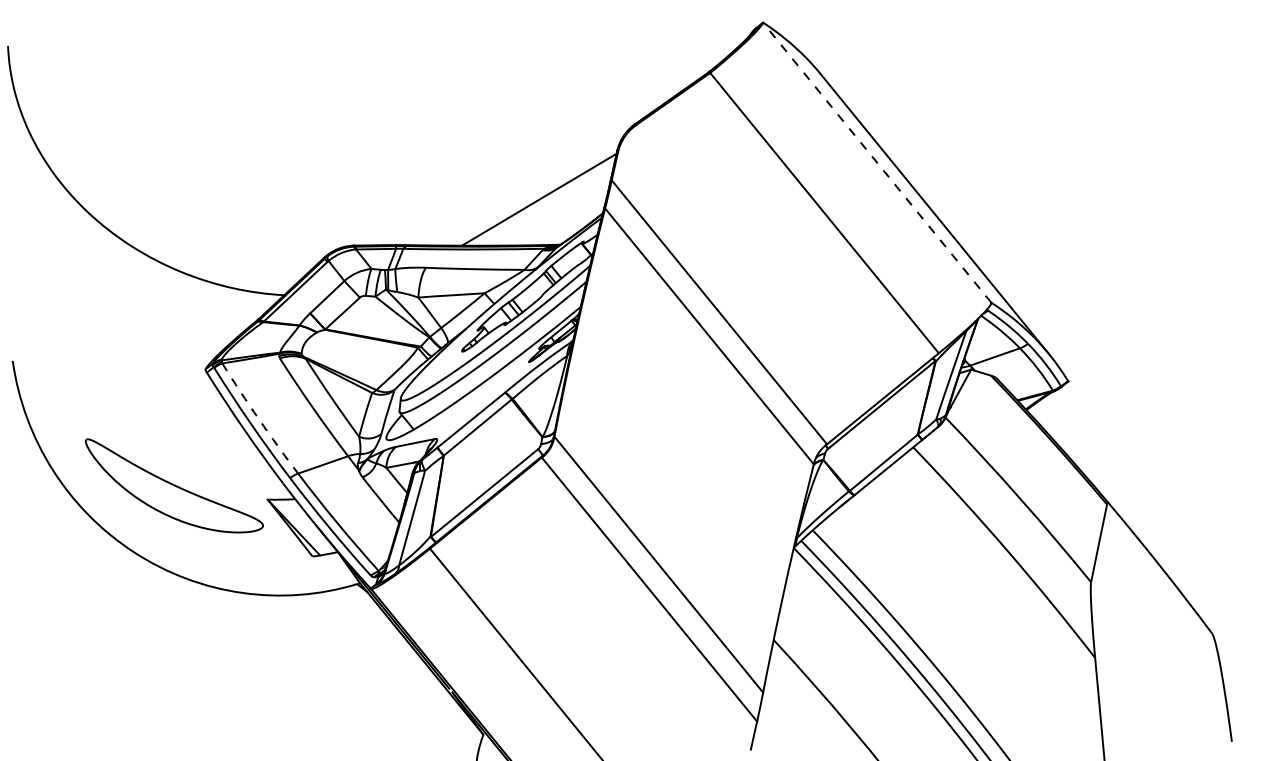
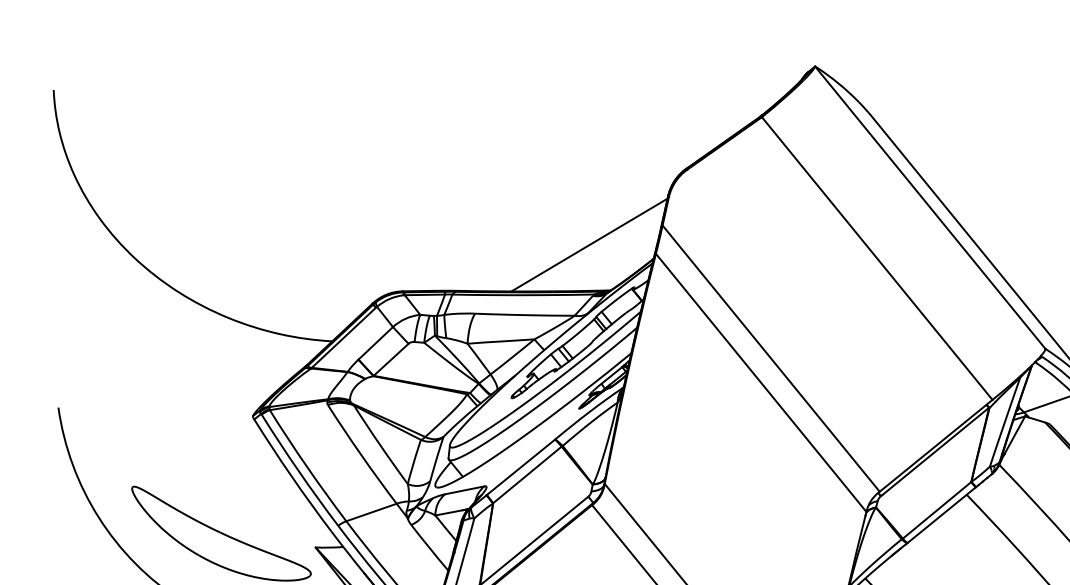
line: (877, 162) -> (930, 207), dashed -> solid
arc: (259, 419) -> (307, 466), dashed -> solid

